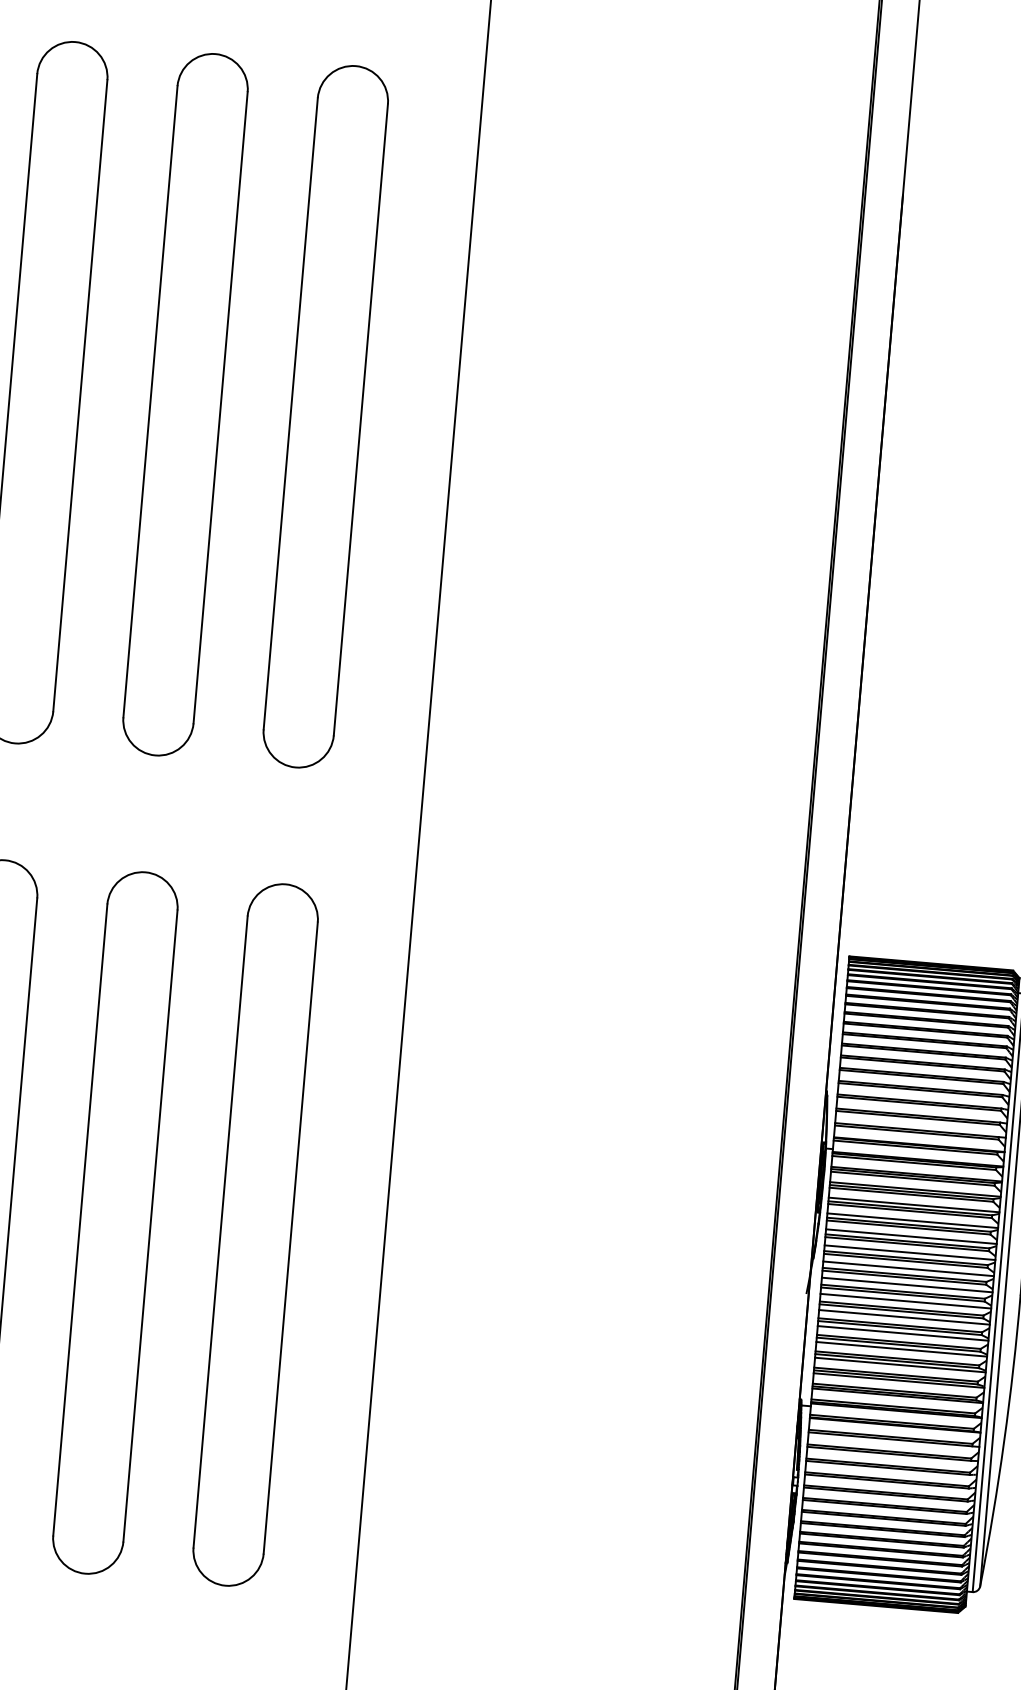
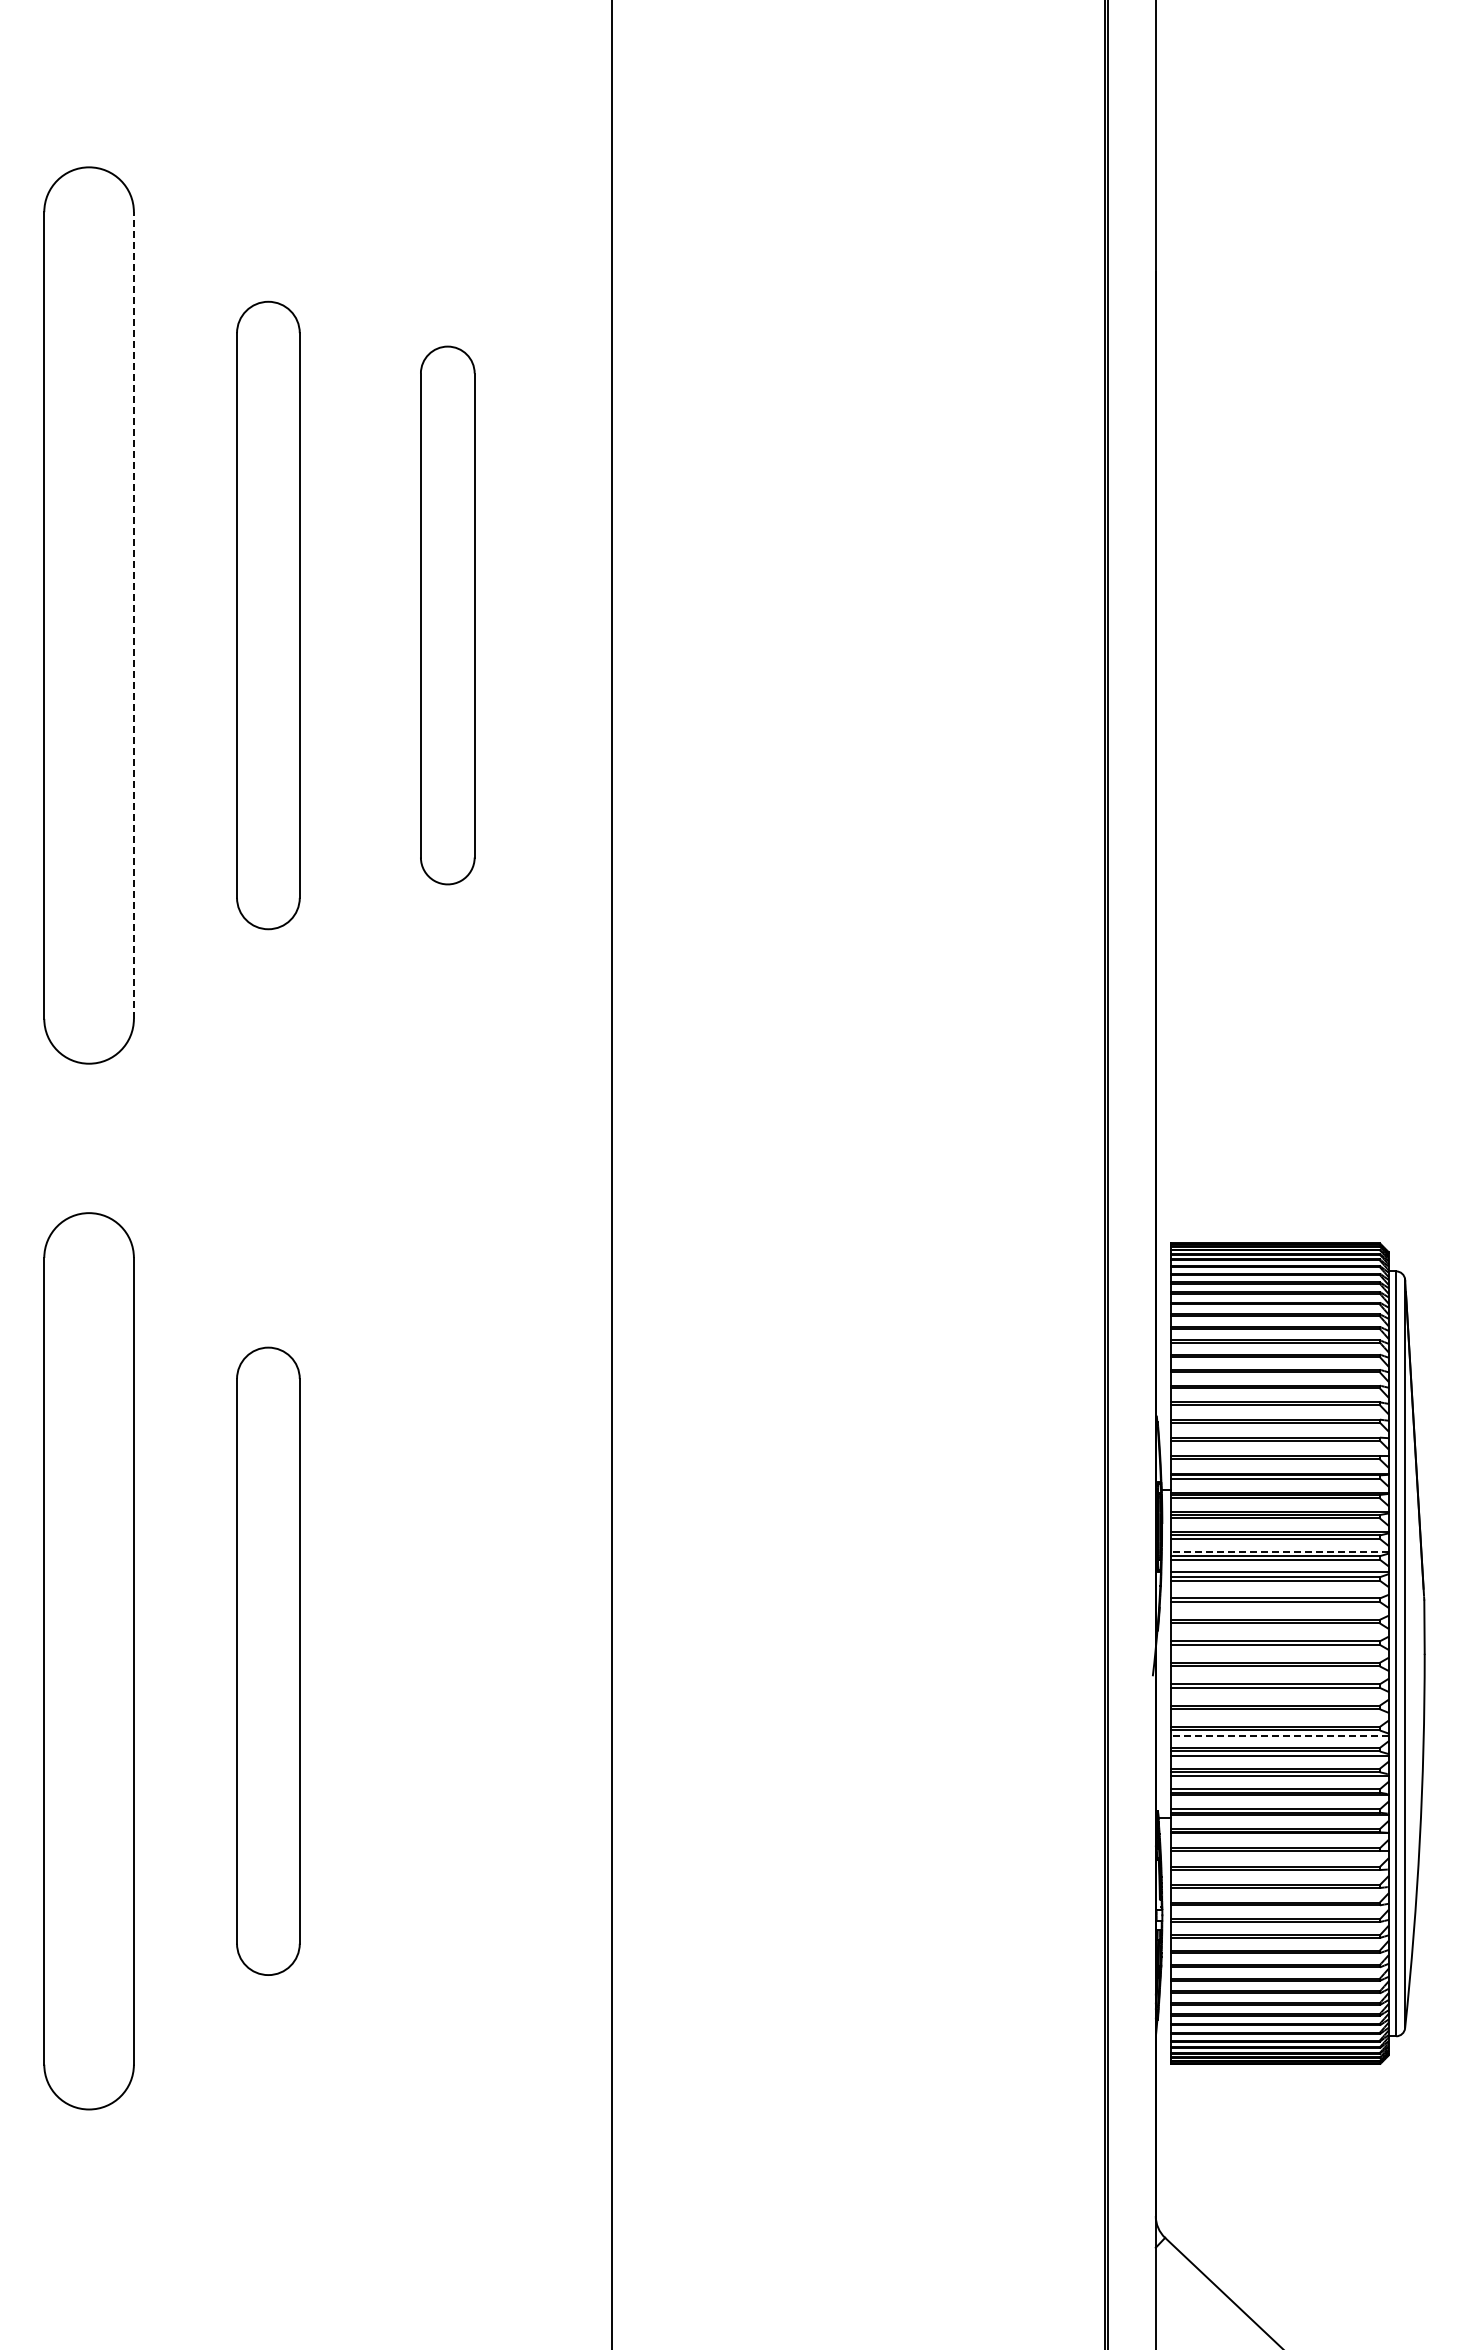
line: (80, 395) -> (133, 615), solid -> dashed
part: (185, 404) -> (268, 615), size x0.7
part: (325, 416) -> (447, 615), size x0.6
line: (913, 1204) -> (1279, 1551), solid -> dashed
part: (115, 1223) -> (268, 1661), size x0.7
part: (255, 1235) -> (447, 1661), removed
line: (911, 1237) -> (1279, 1592), removed
line: (909, 1252) -> (1279, 1612), removed
line: (908, 1269) -> (1279, 1633), removed
line: (907, 1284) -> (1279, 1653), removed
line: (905, 1301) -> (1279, 1674), removed
line: (904, 1317) -> (1279, 1695), removed
line: (902, 1333) -> (1279, 1715), removed
line: (901, 1349) -> (1279, 1736), solid -> dashed

